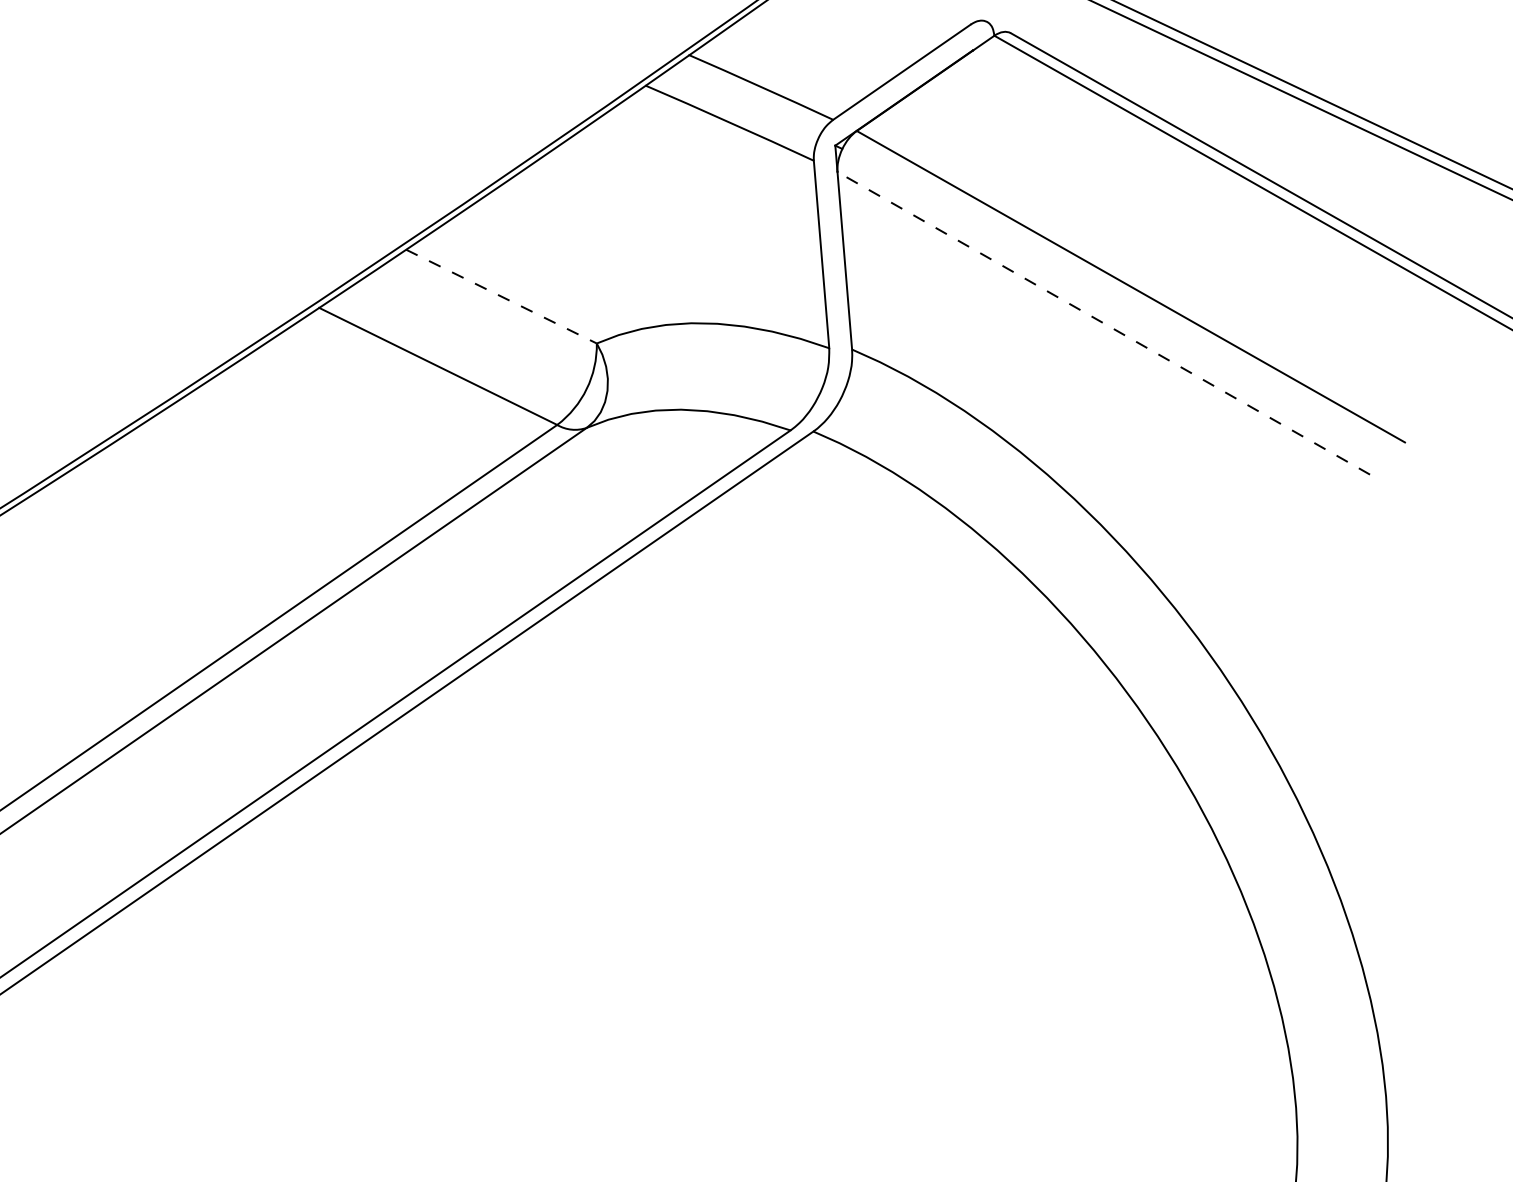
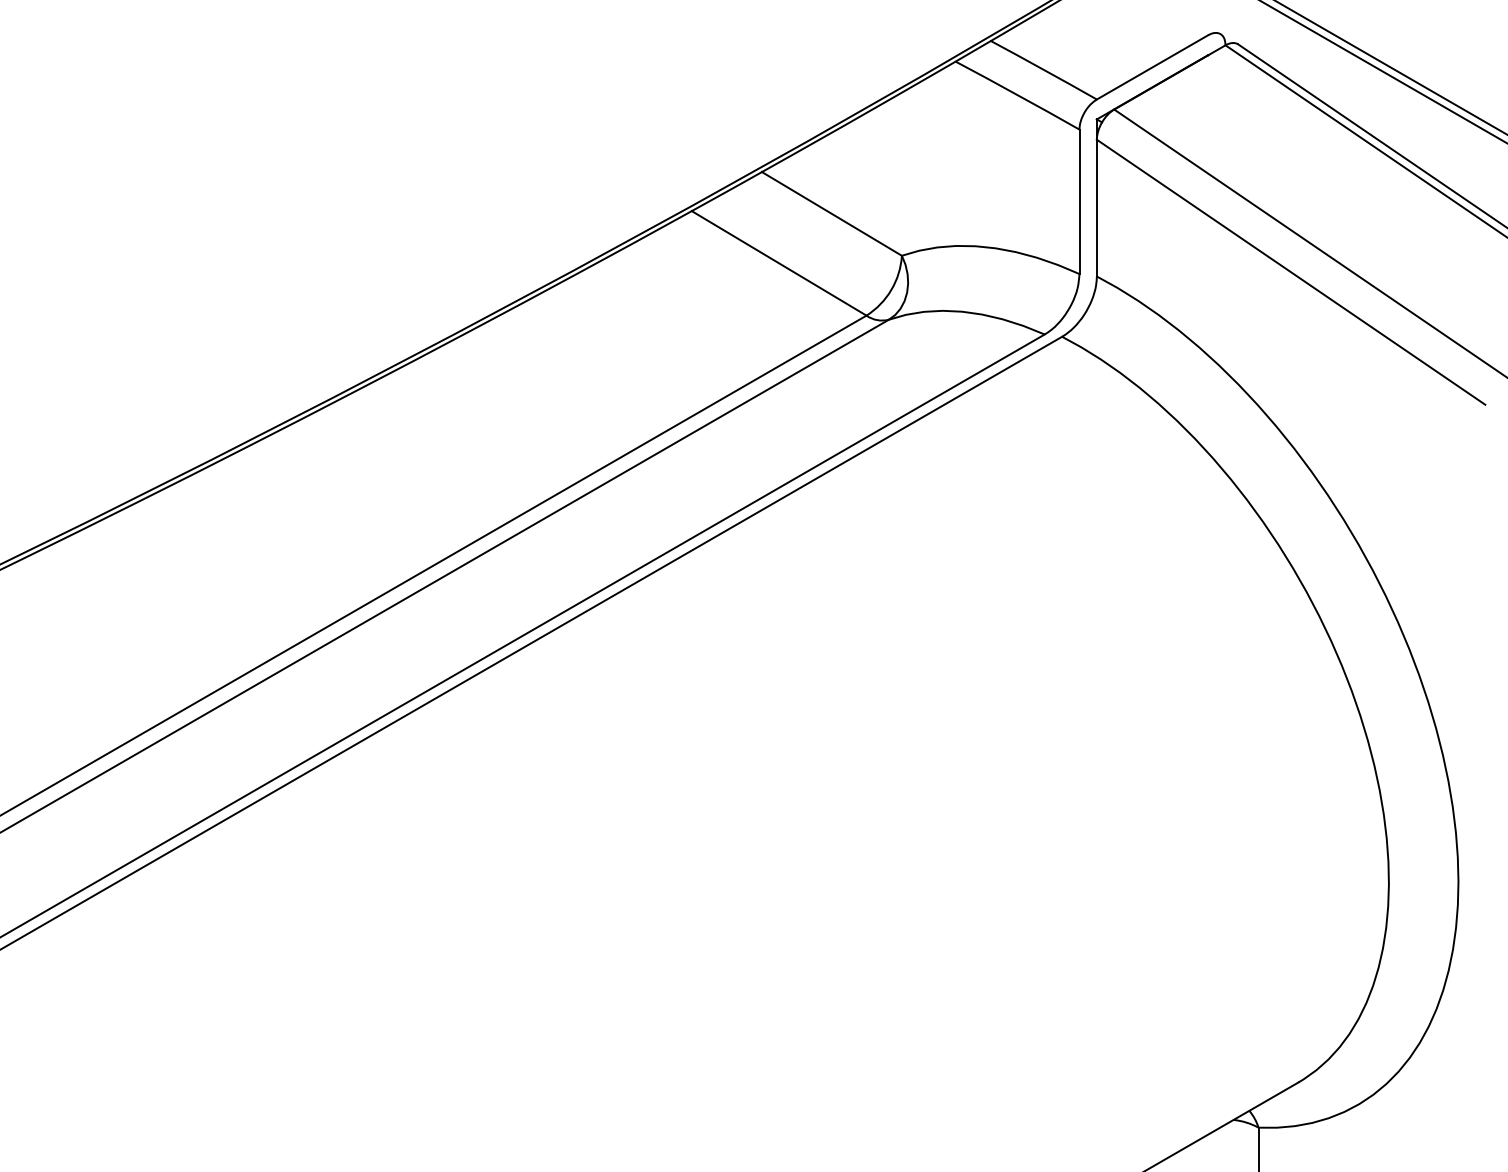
line: (500, 296) -> (831, 213), dashed -> solid
line: (1102, 322) -> (1290, 271), dashed -> solid

